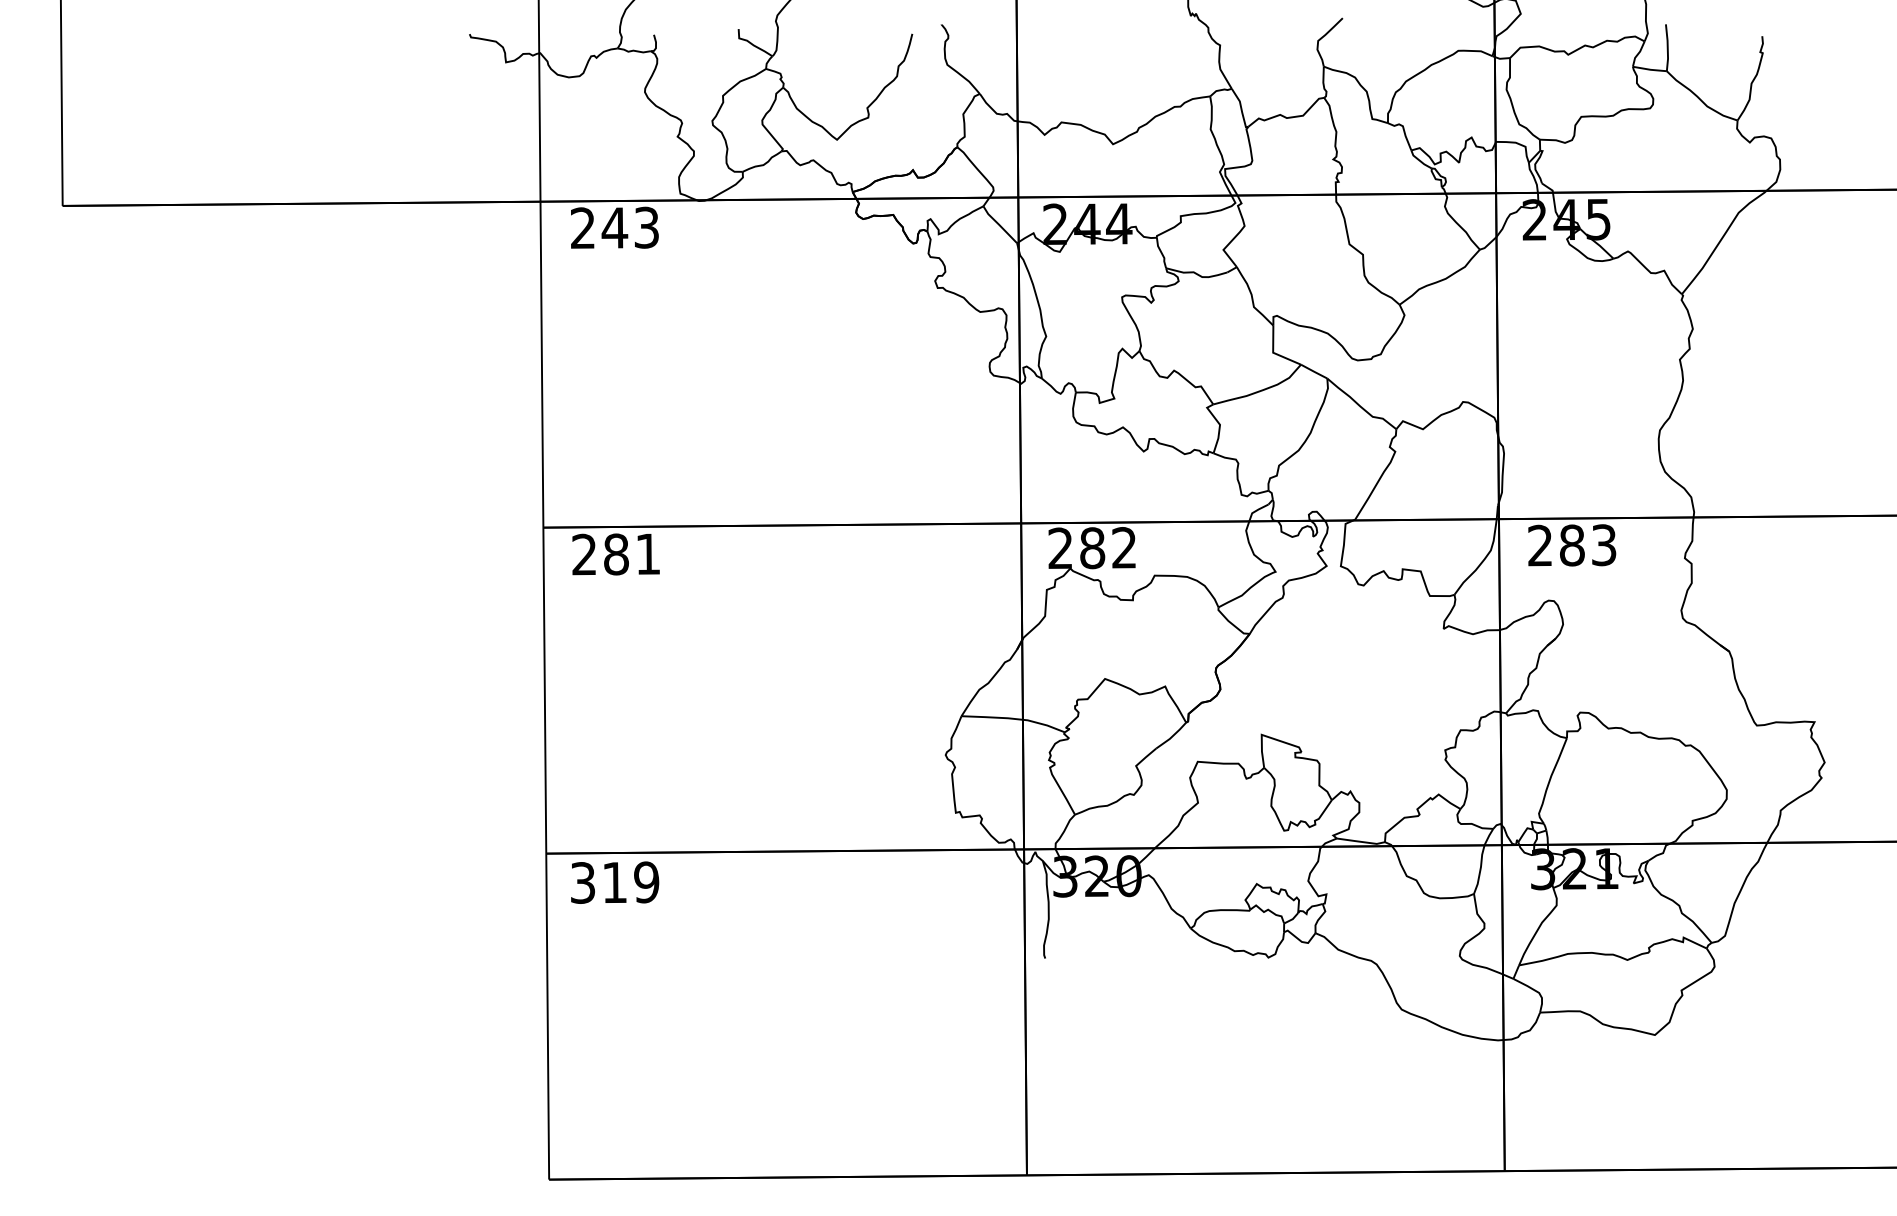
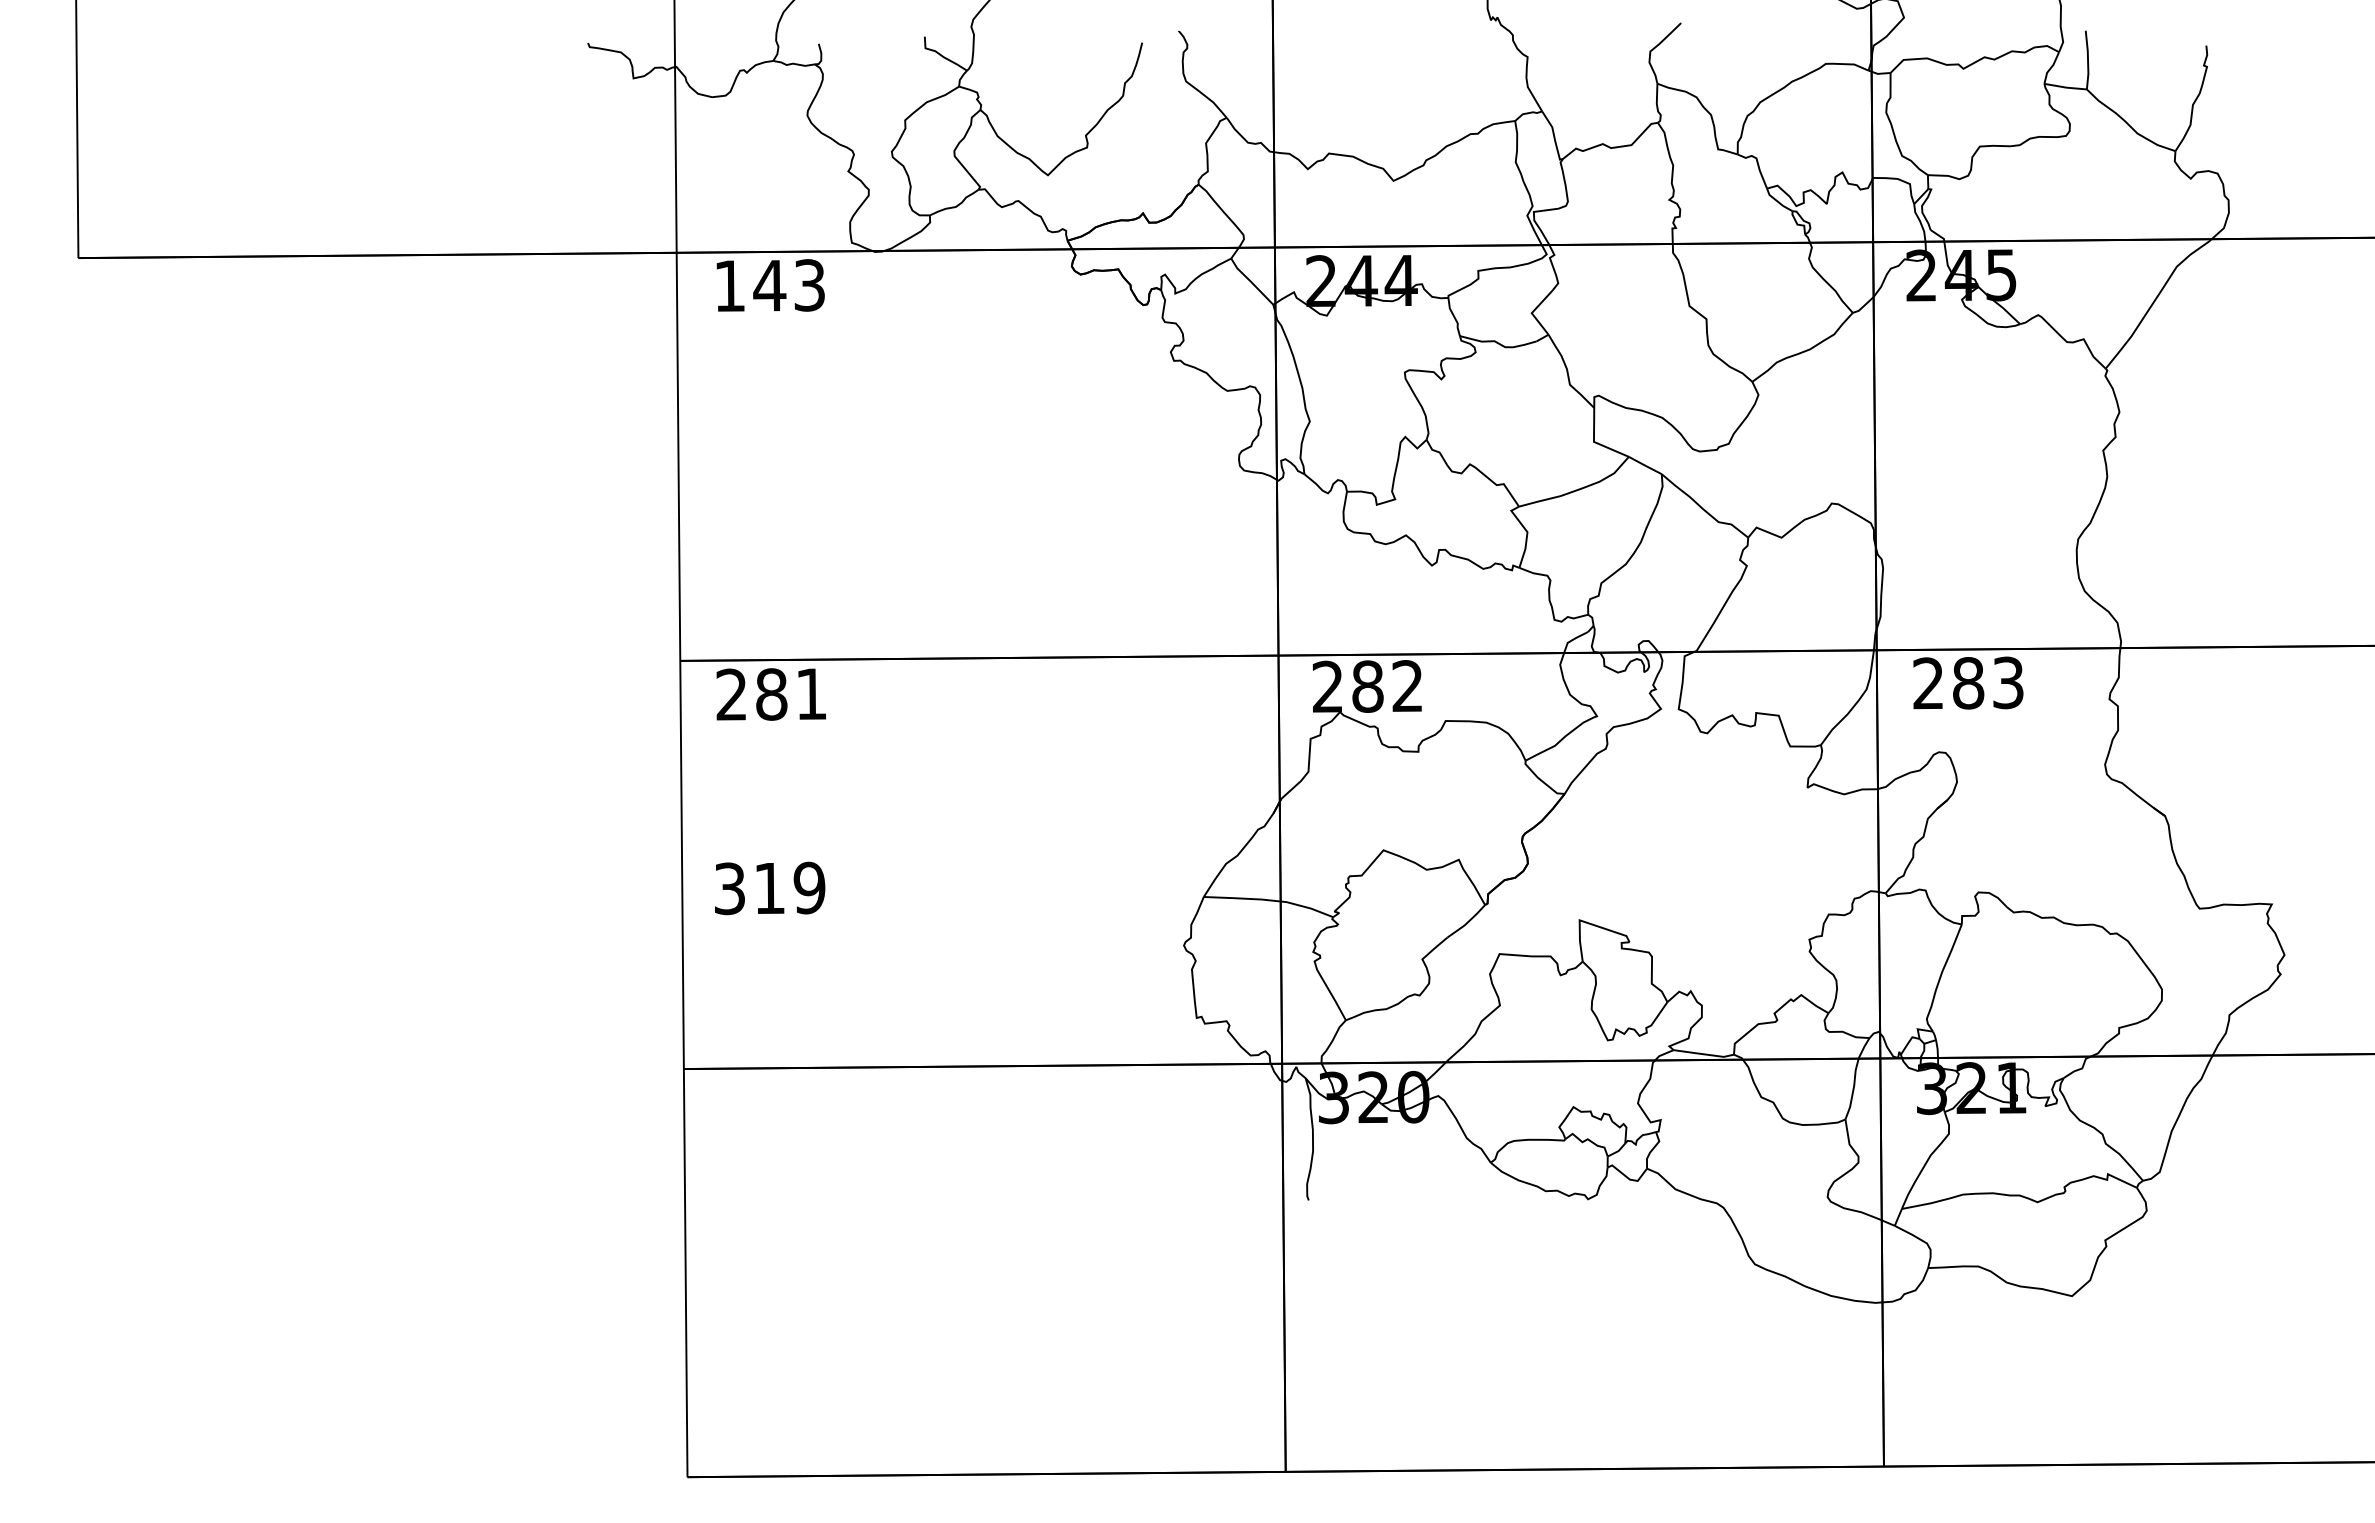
text: (582, 227) -> (729, 285), 243 -> 143
text: (615, 882) -> (770, 888), moved

